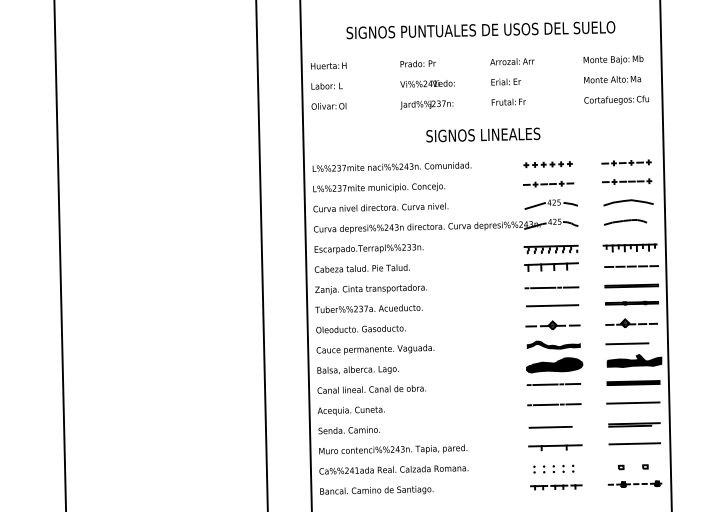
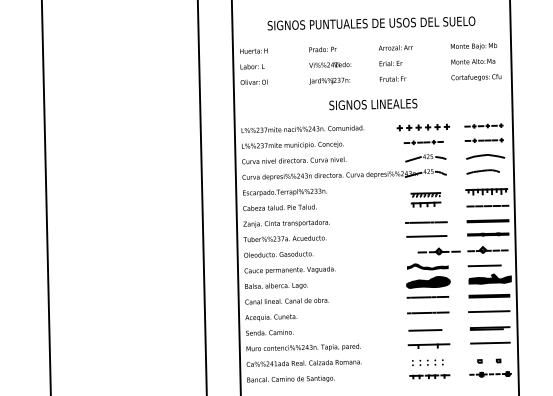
part: (548, 163) -> (423, 126), size x1.4
part: (550, 257) -> (425, 199), size x0.7
part: (552, 325) -> (438, 251), moved

